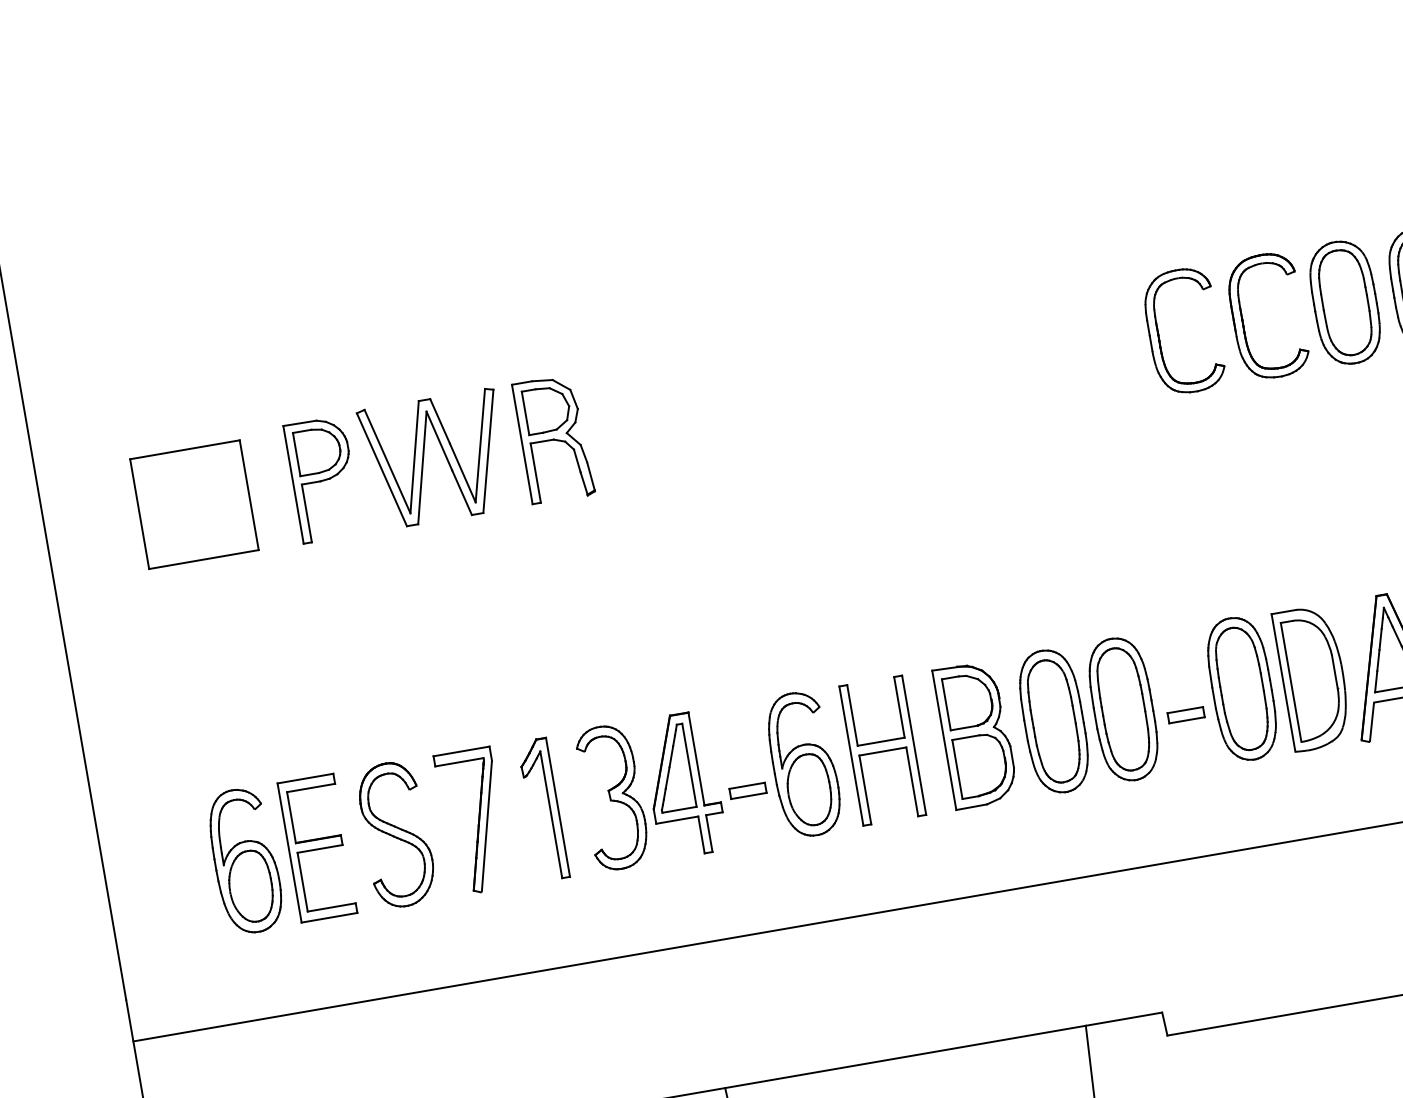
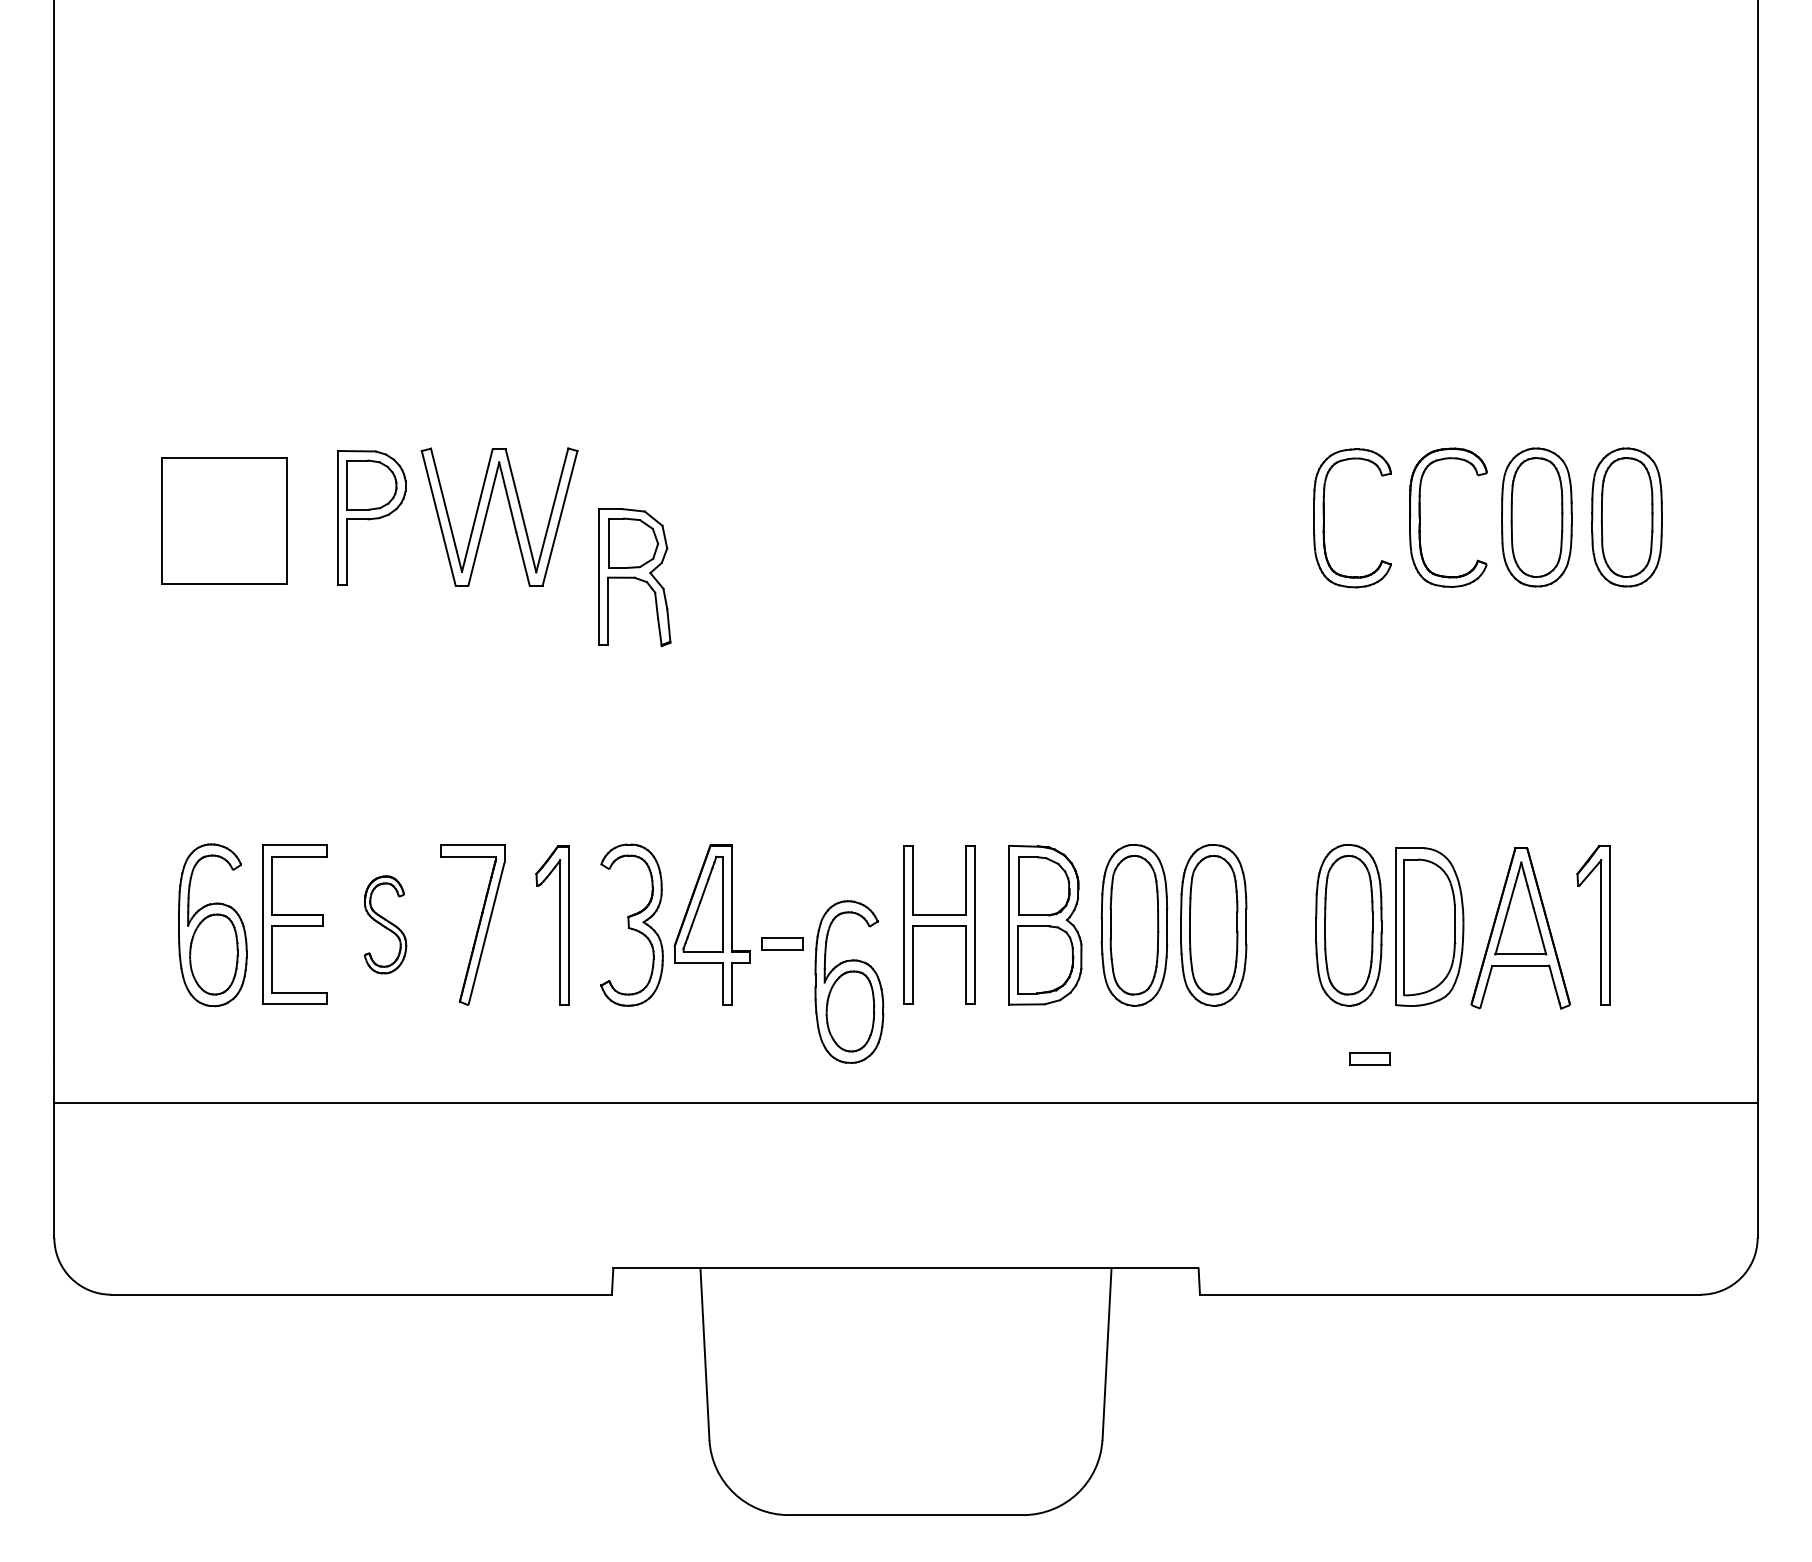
part: (553, 439) -> (634, 577), moved
part: (1185, 715) -> (1369, 1058), moved
part: (803, 763) -> (849, 981), moved
part: (396, 834) -> (385, 924), size x0.6

